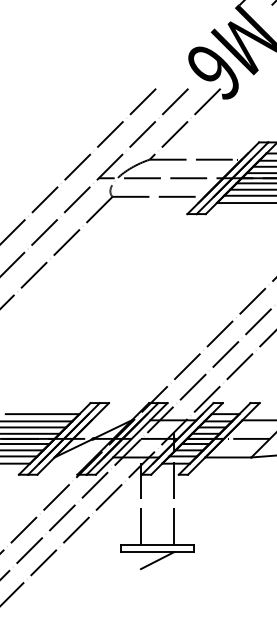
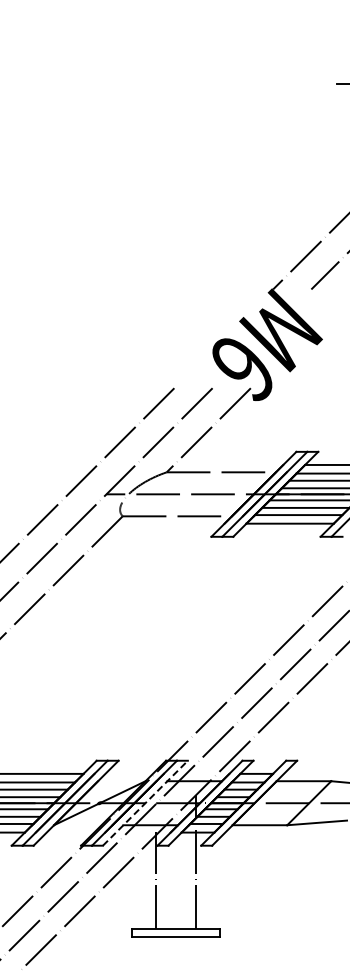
line: (131, 438) -> (145, 802), solid -> dashed
line: (157, 560) -> (175, 947), removed

